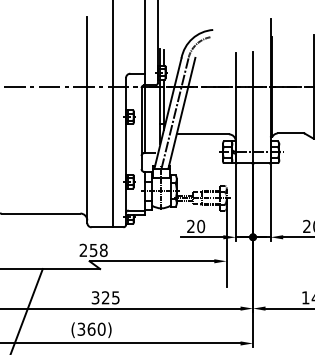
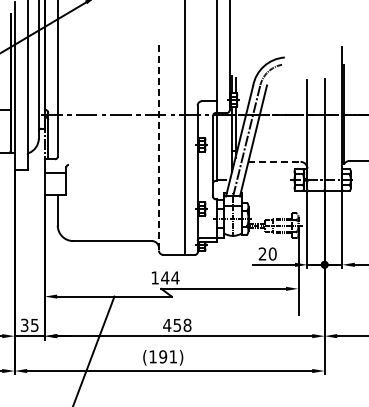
line: (86, 119) -> (158, 147), solid -> dashed
line: (202, 133) -> (274, 161), solid -> dashed
text: (93, 249) -> (165, 277), 258 -> 144
text: (105, 296) -> (177, 324), 325 -> 458
text: (91, 328) -> (163, 356), (360) -> (191)

